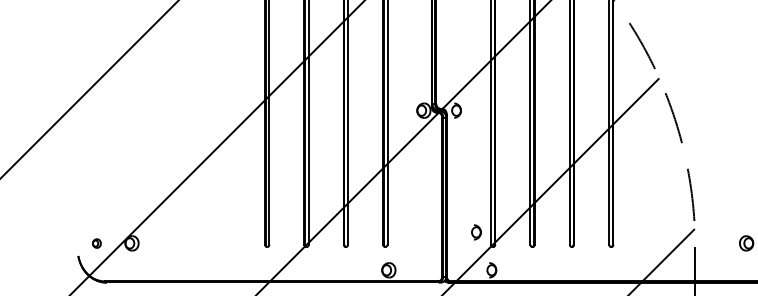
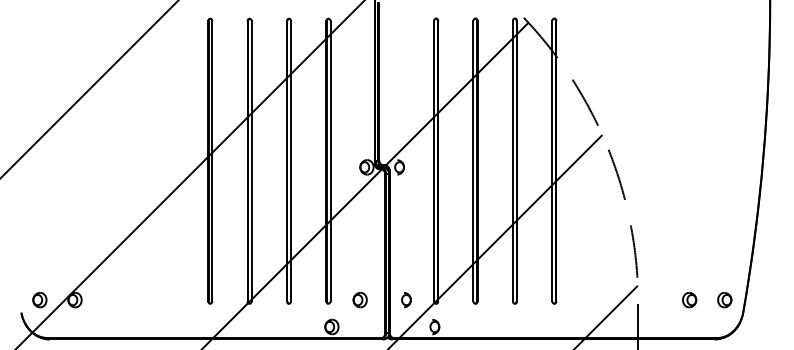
part: (476, 232) -> (406, 300), moved
part: (96, 243) -> (39, 300), size x1.67
part: (416, 243) -> (359, 300), added

